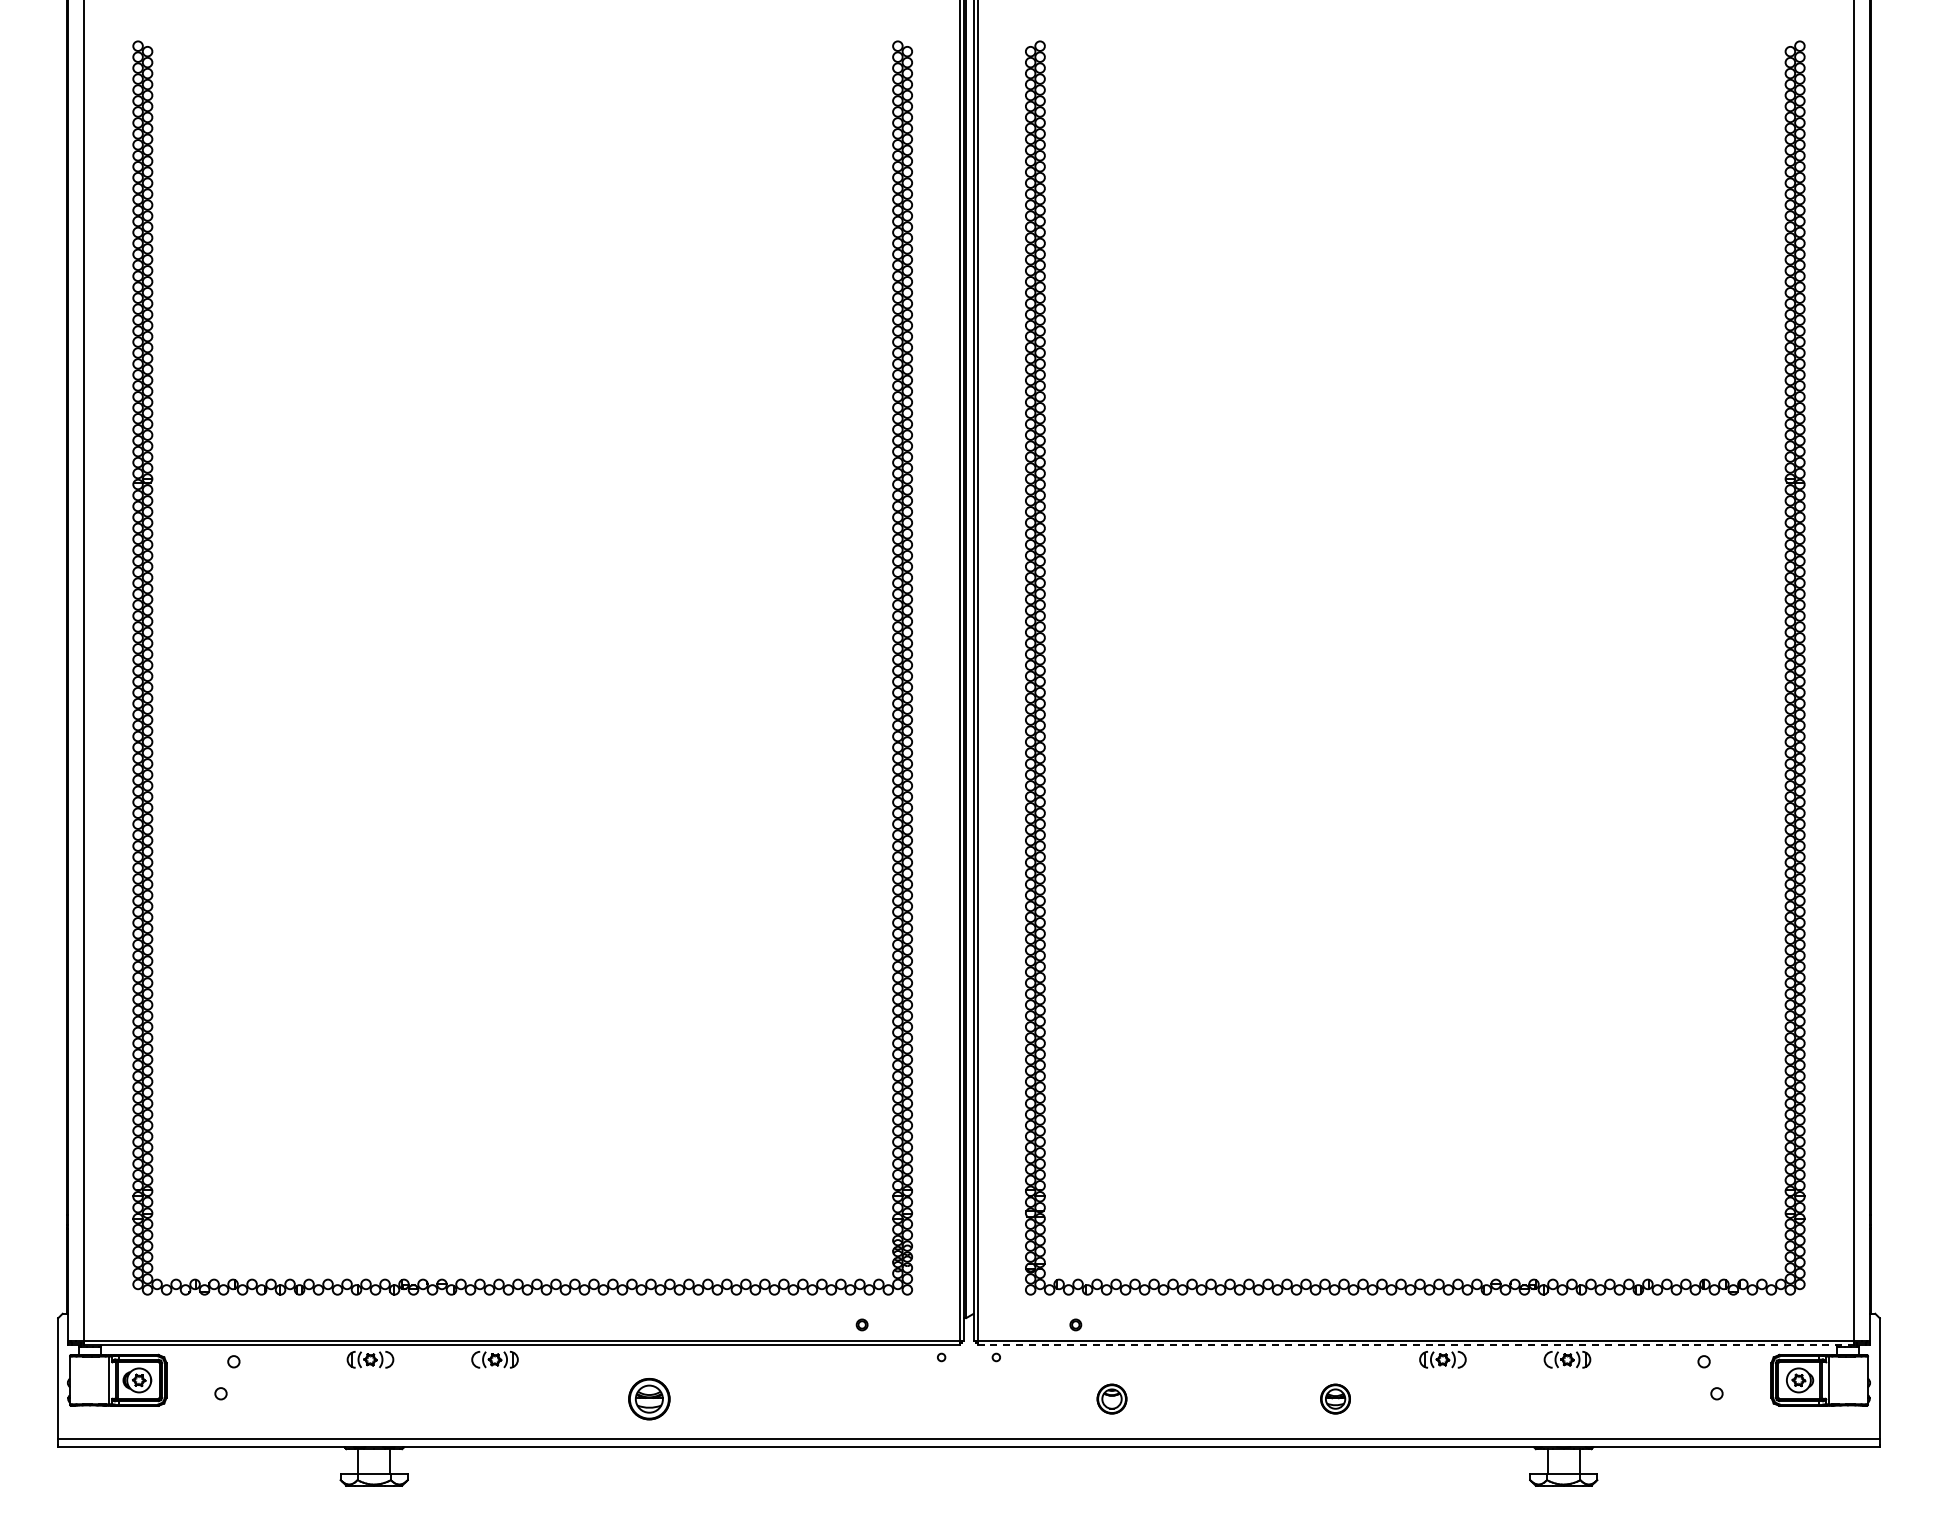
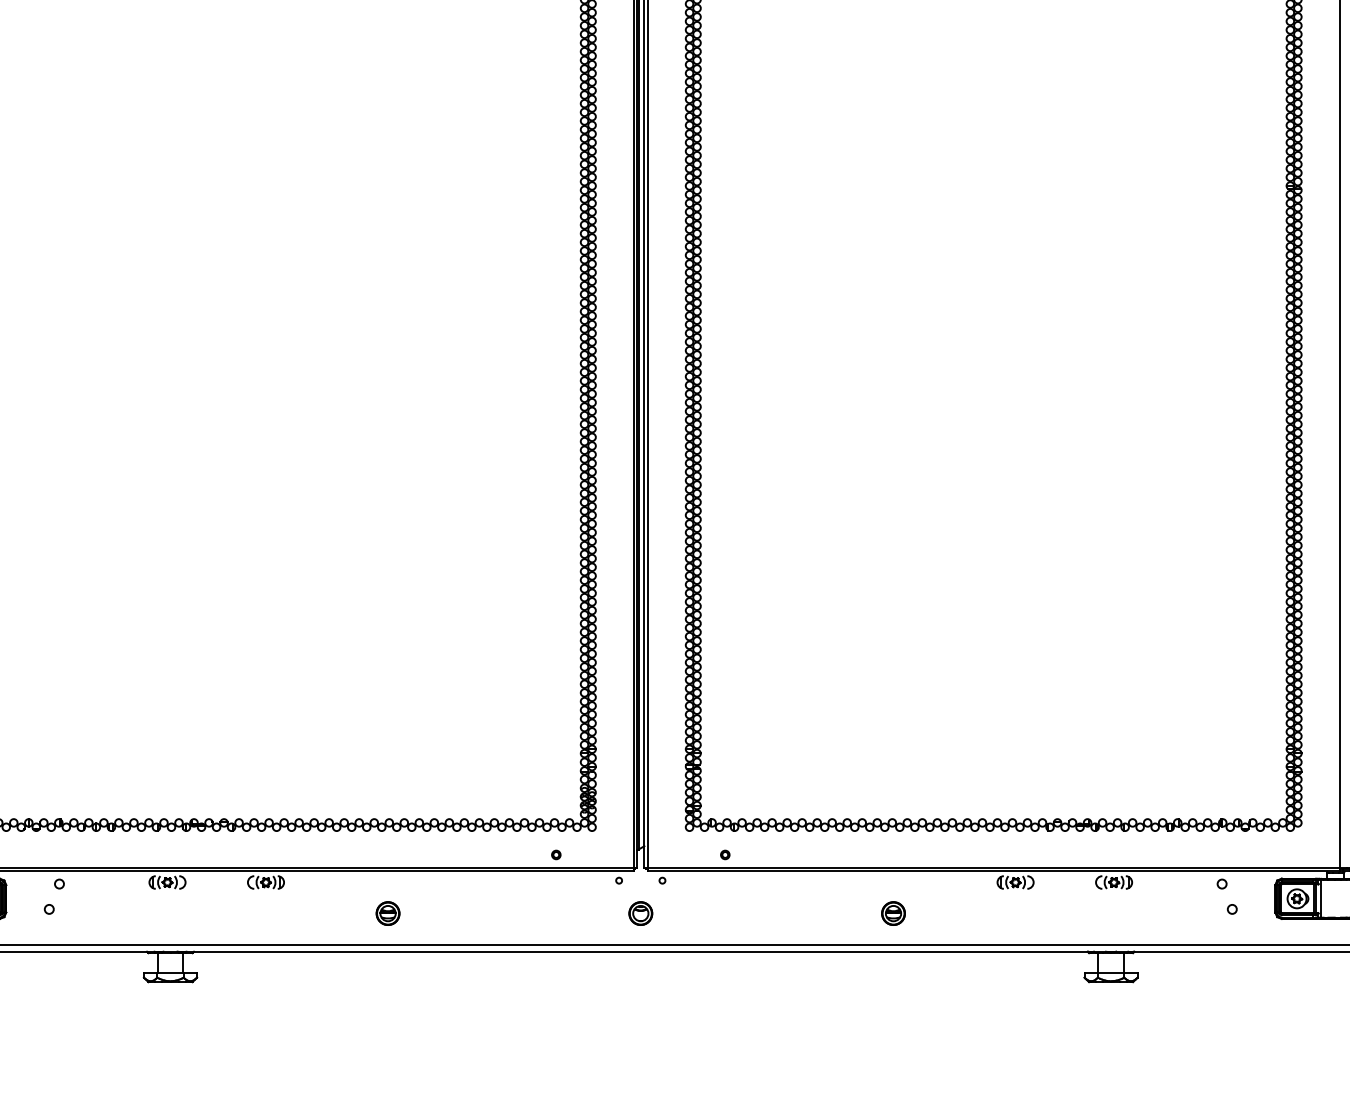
line: (1415, 1345) -> (993, 871), dashed -> solid
part: (649, 1398) -> (388, 913), size x0.71
part: (1111, 1398) -> (640, 913), moved
part: (1335, 1398) -> (893, 913), moved

